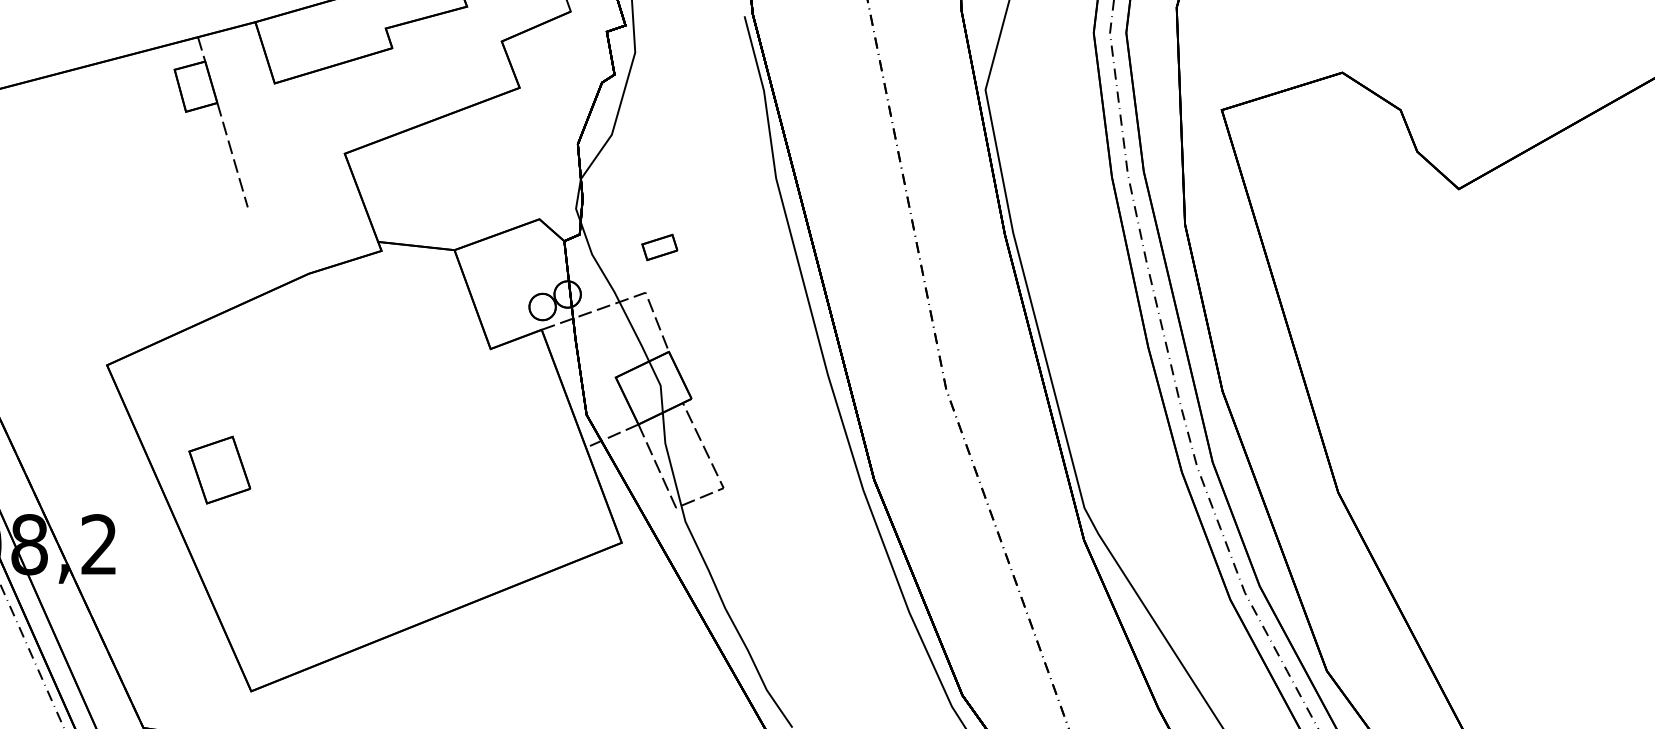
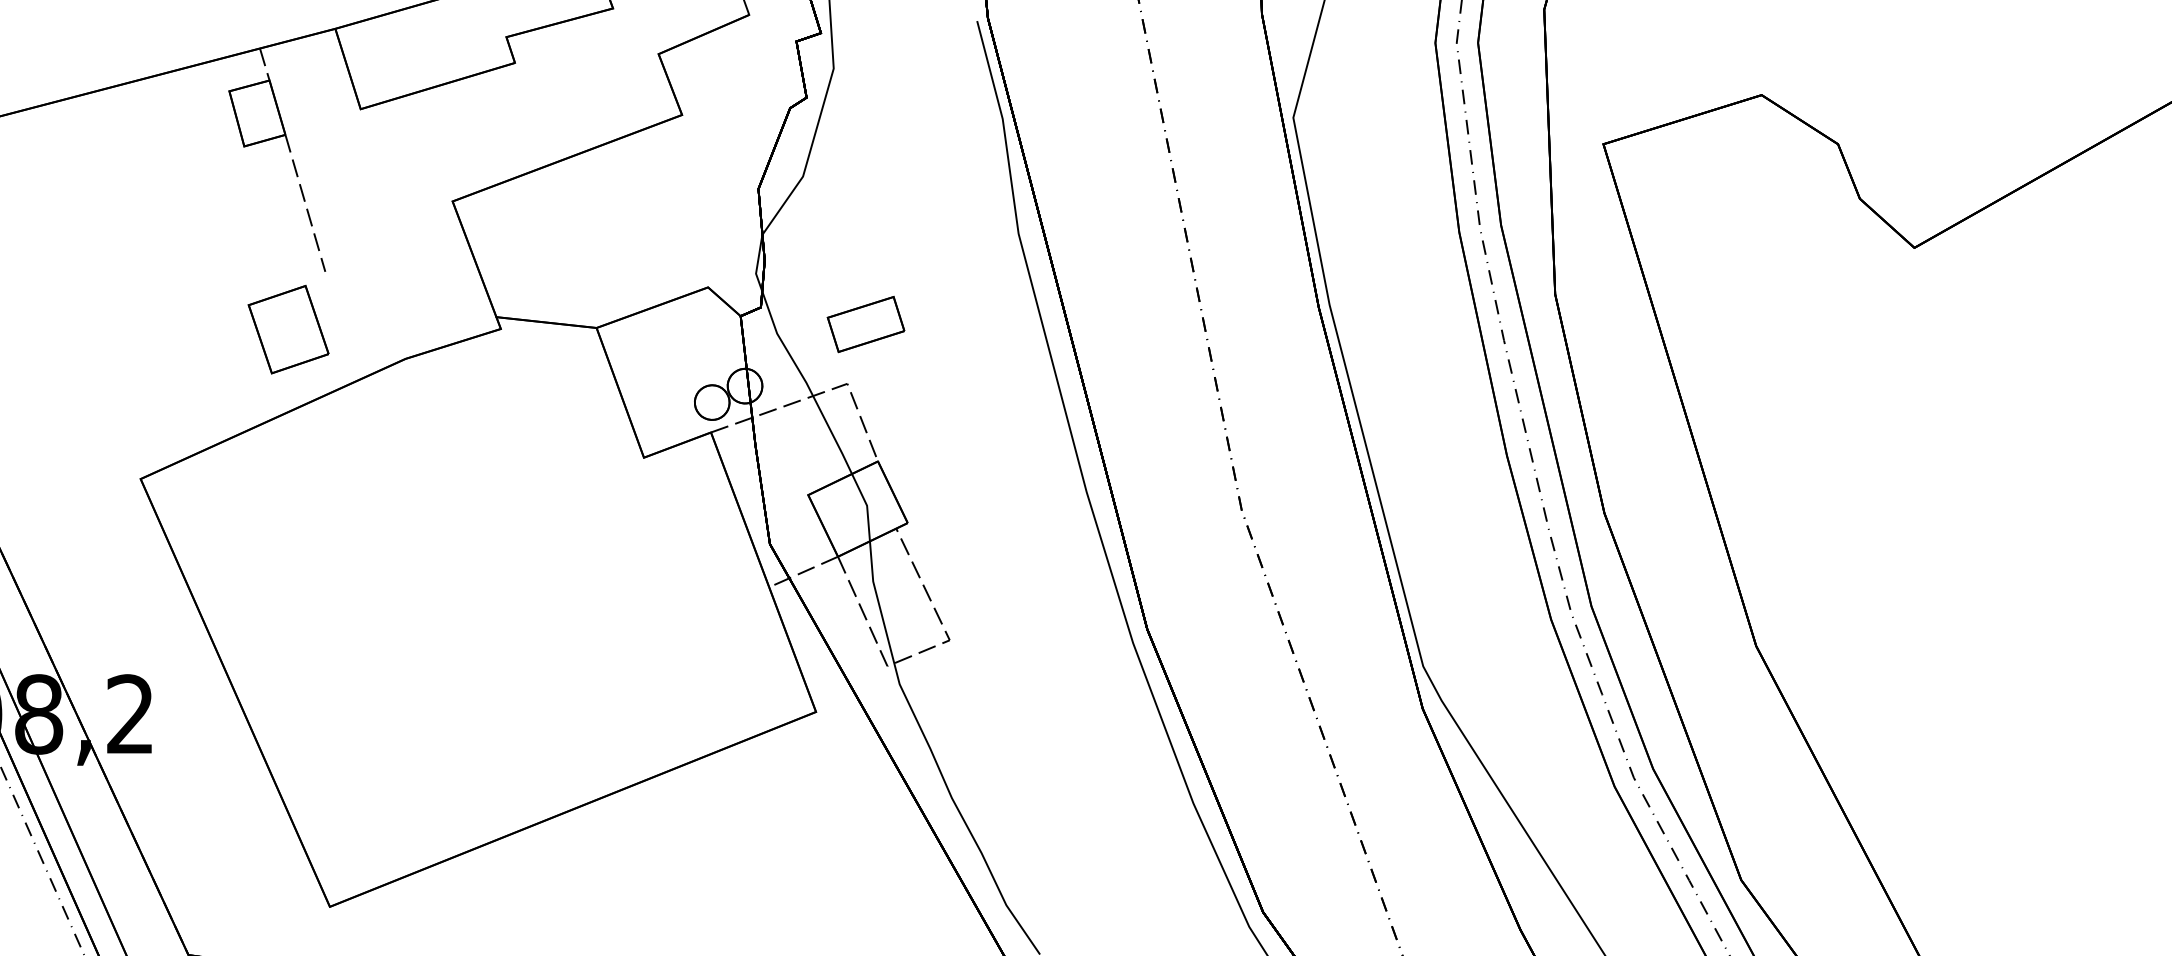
part: (659, 247) -> (865, 324), size x1.67
part: (219, 470) -> (288, 329), moved

